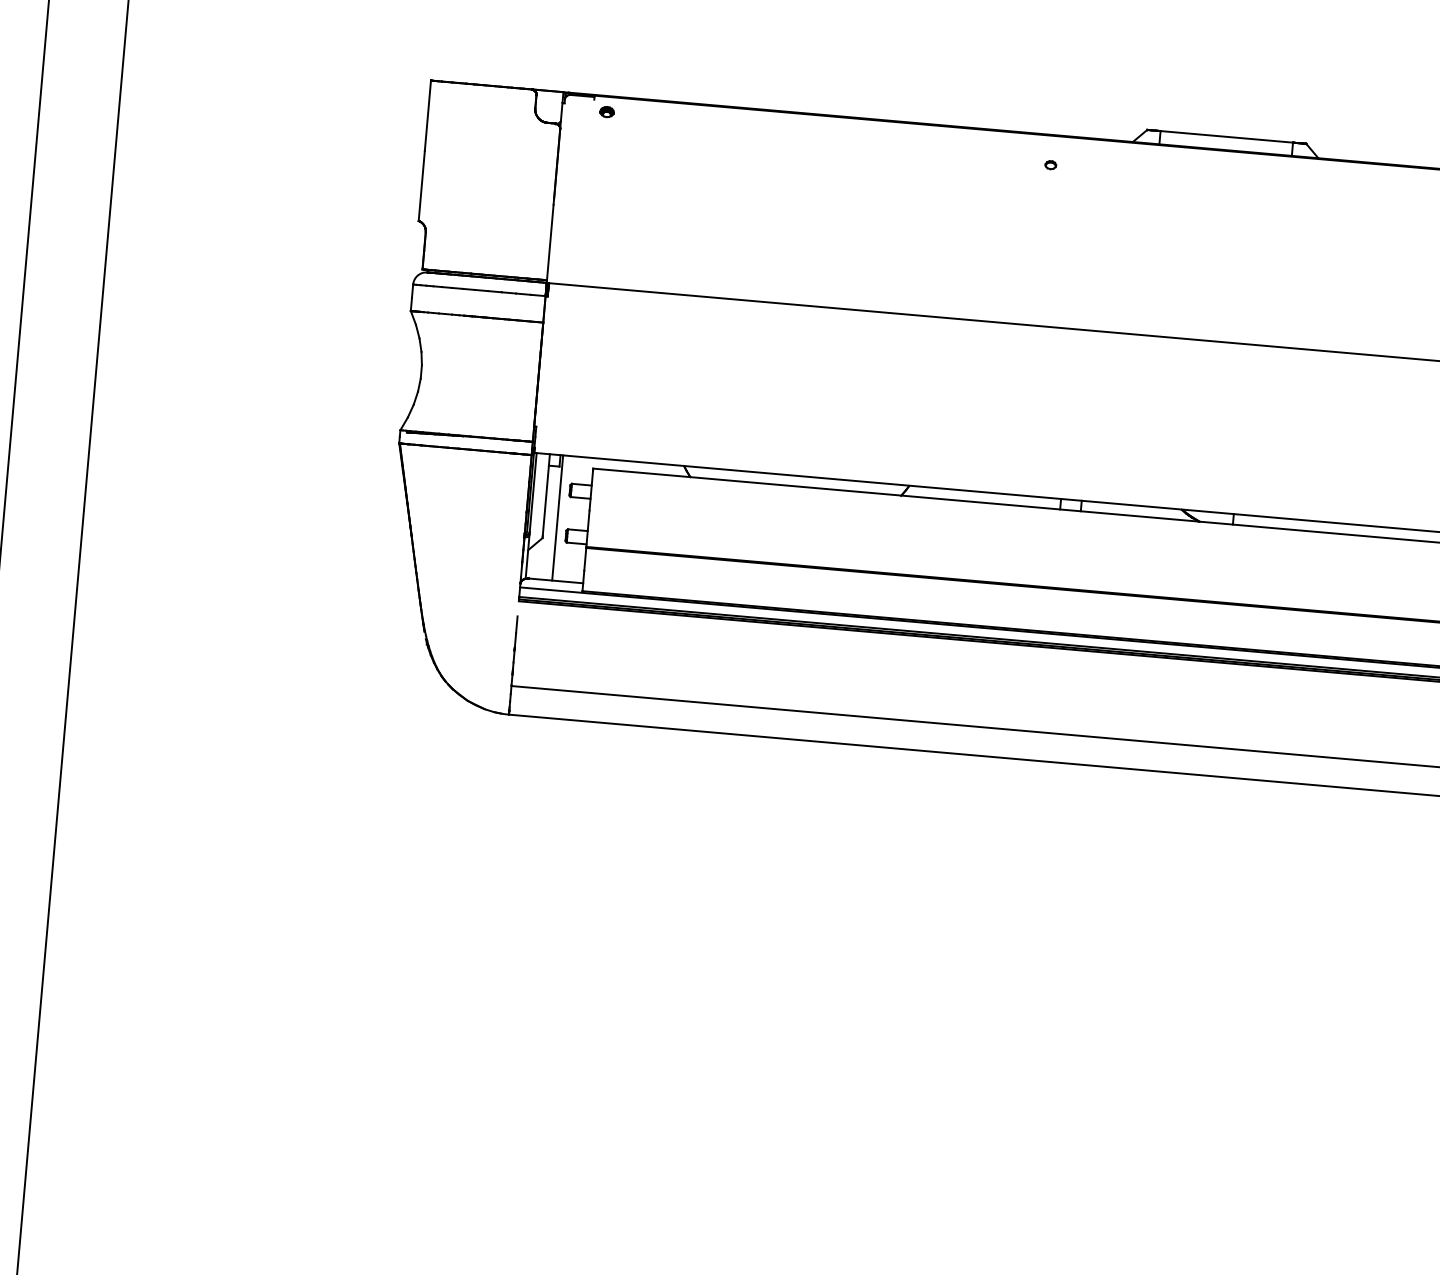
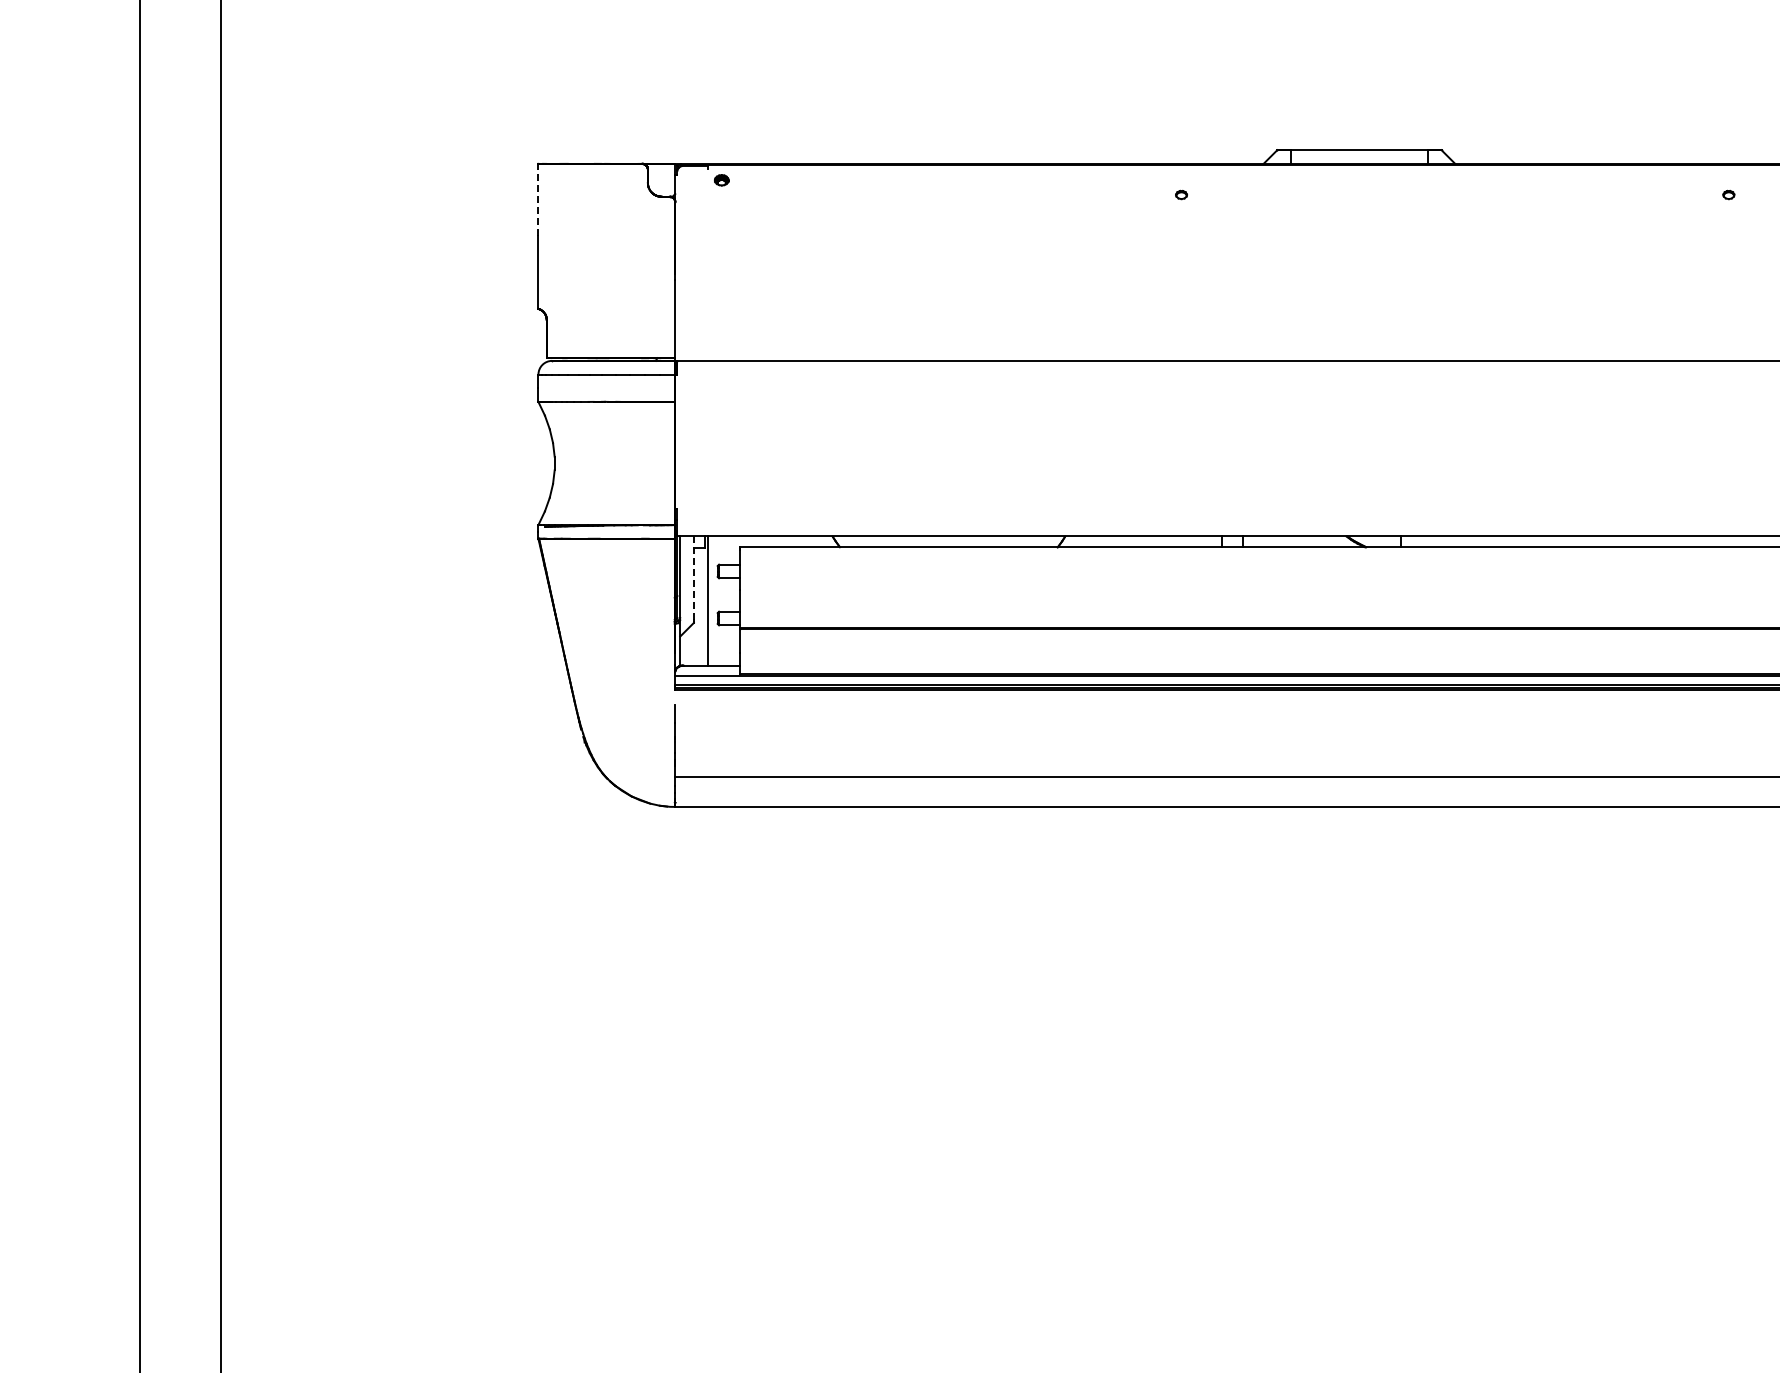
line: (428, 115) -> (538, 199), solid -> dashed
line: (546, 494) -> (693, 577), solid -> dashed

